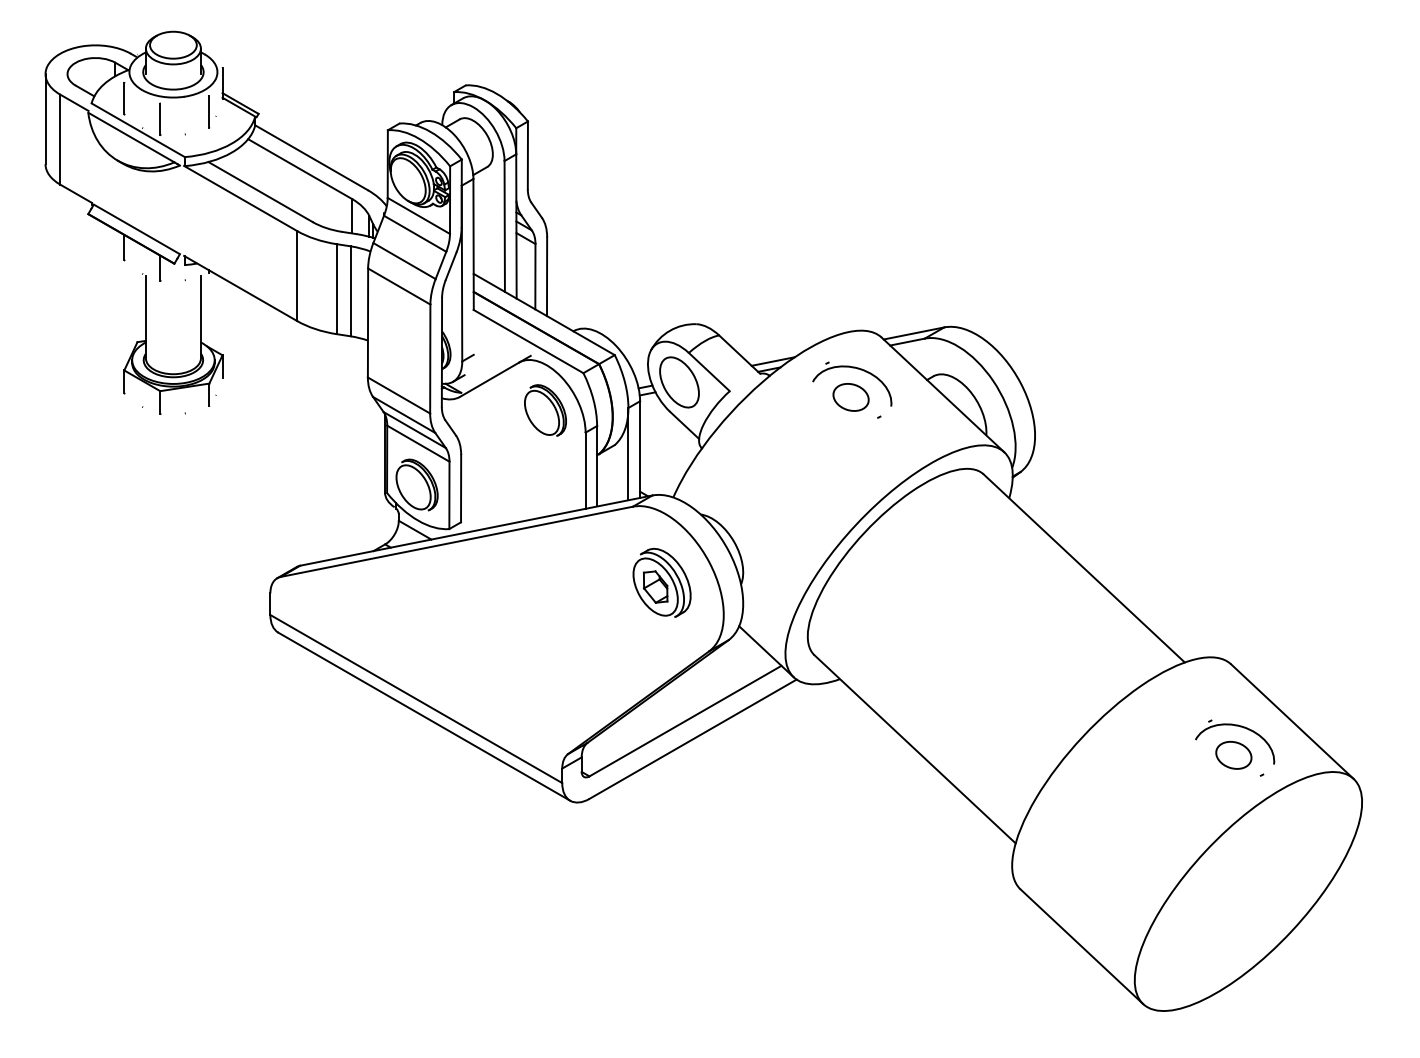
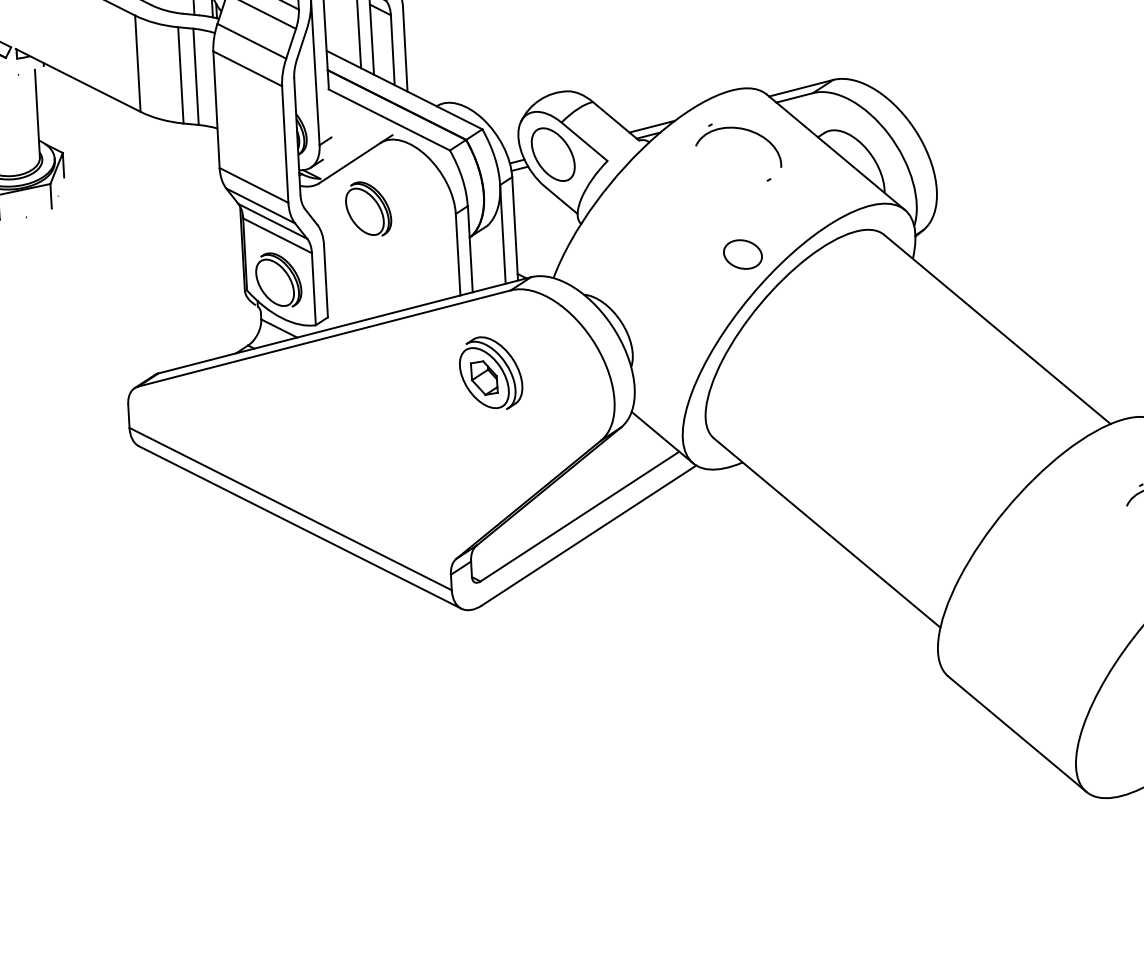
part: (850, 397) -> (742, 254), moved
part: (545, 410) -> (368, 209), moved
part: (661, 582) -> (490, 372), moved

